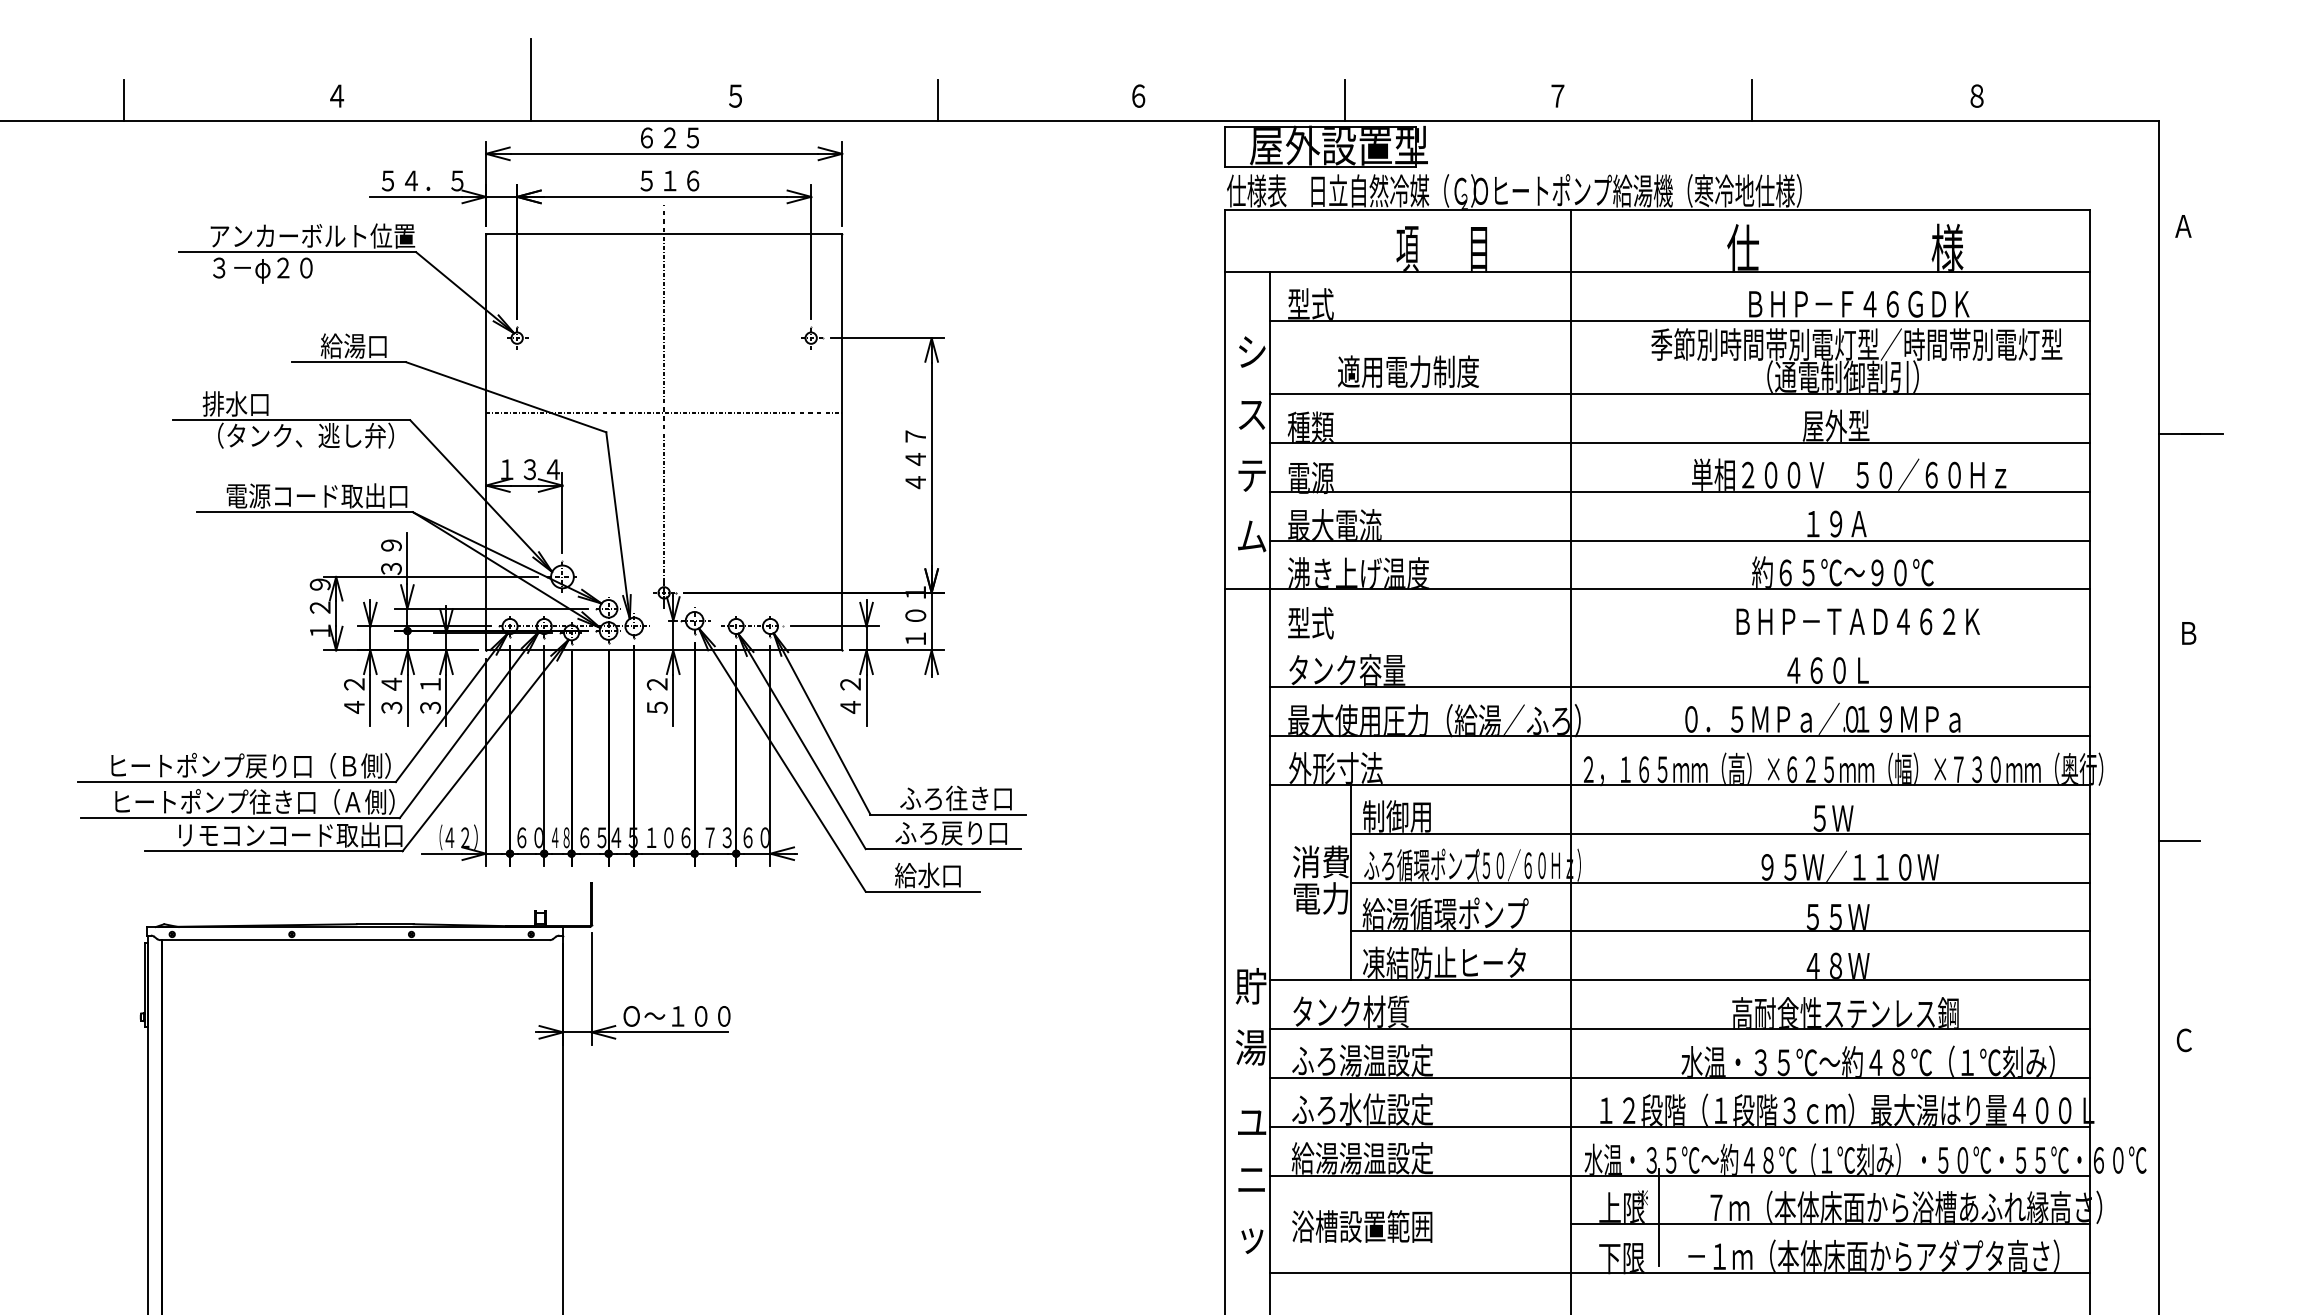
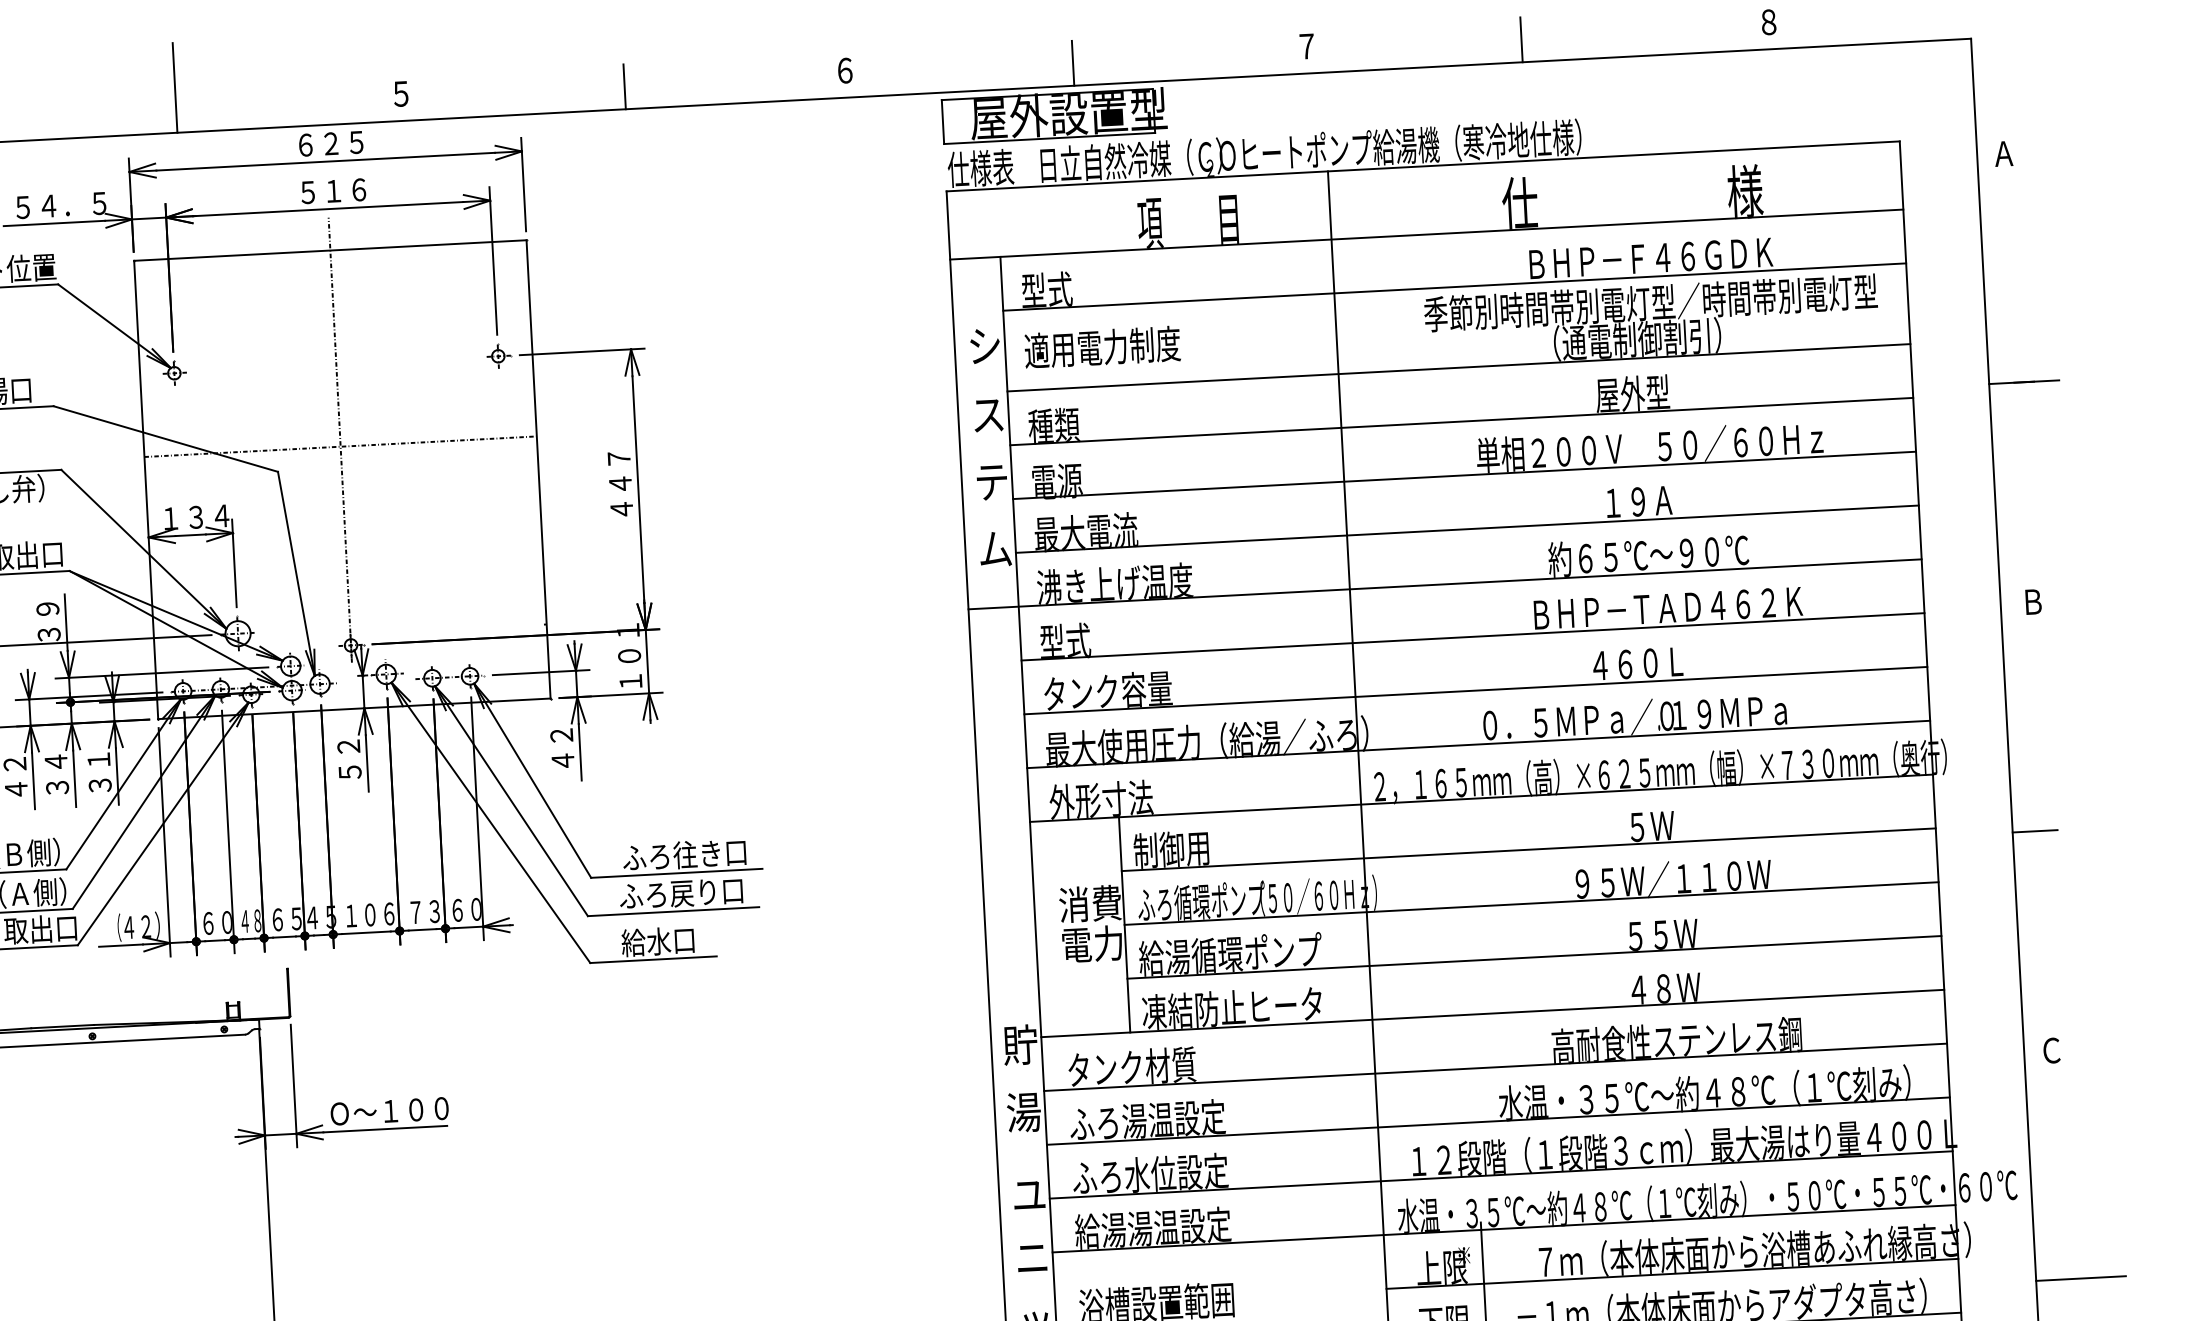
text: (1408, 371) -> (1102, 347), moved
line: (1679, 638) -> (1472, 637), added
line: (2199, 1248) -> (2080, 1279), added

